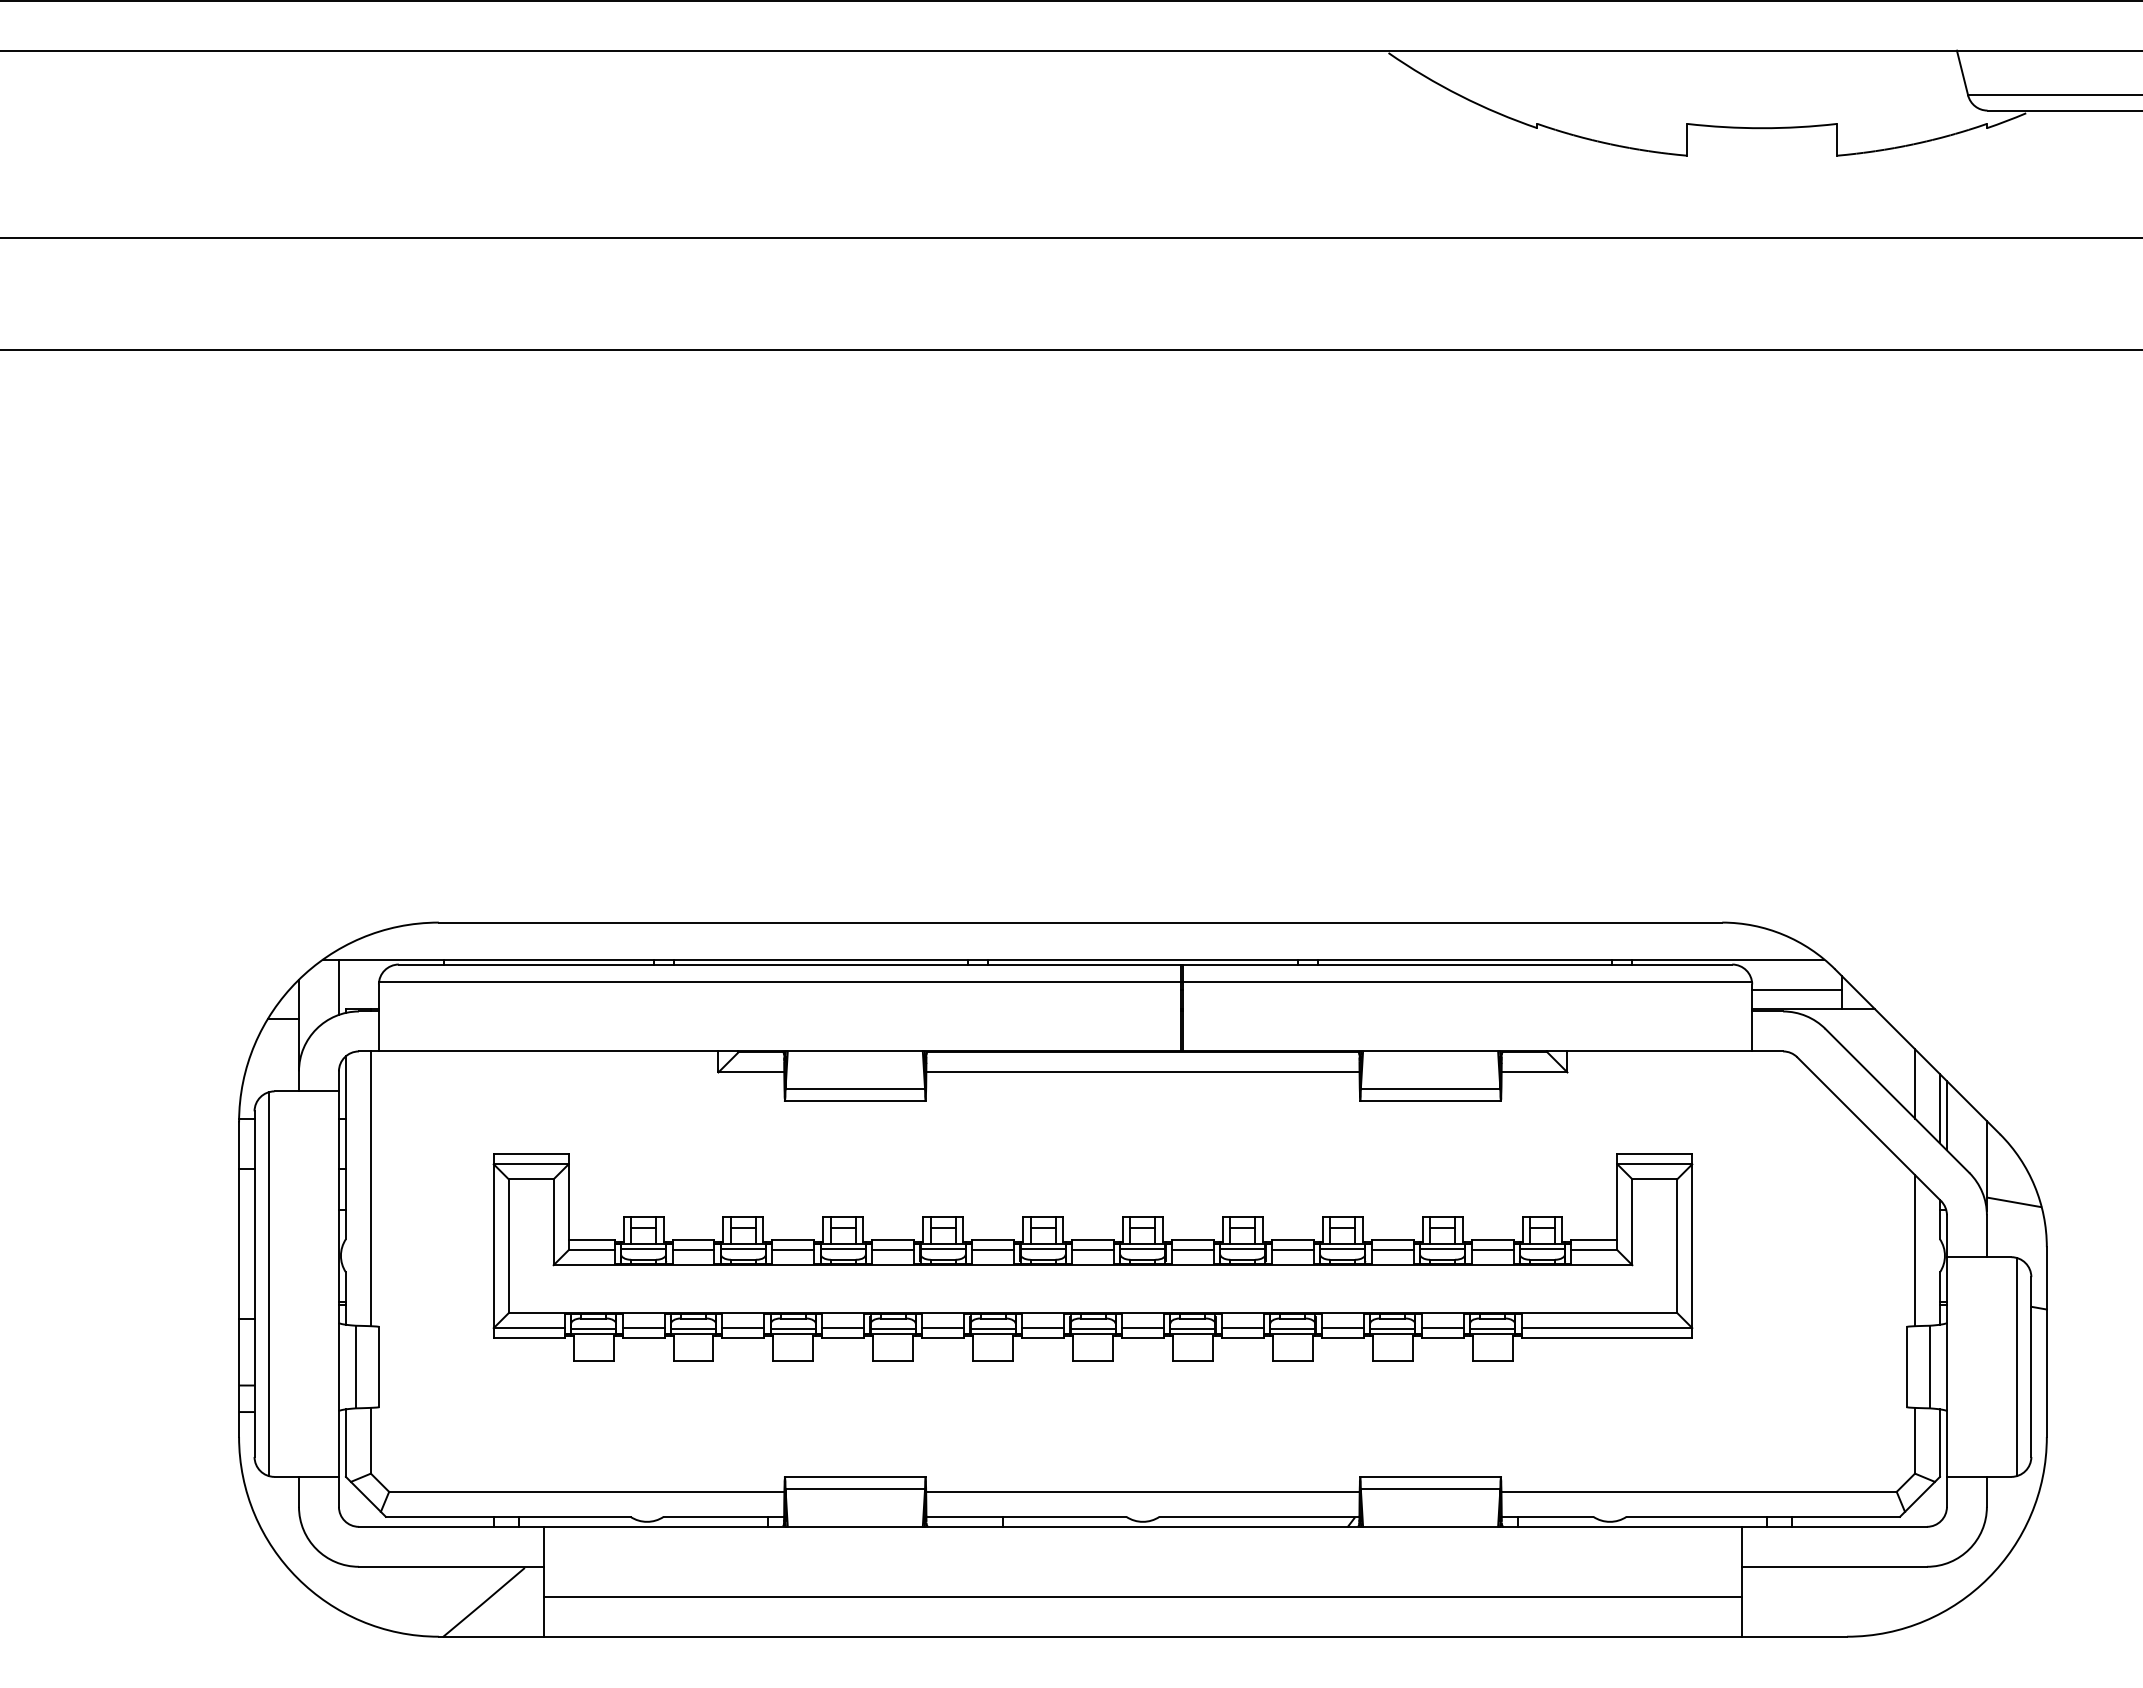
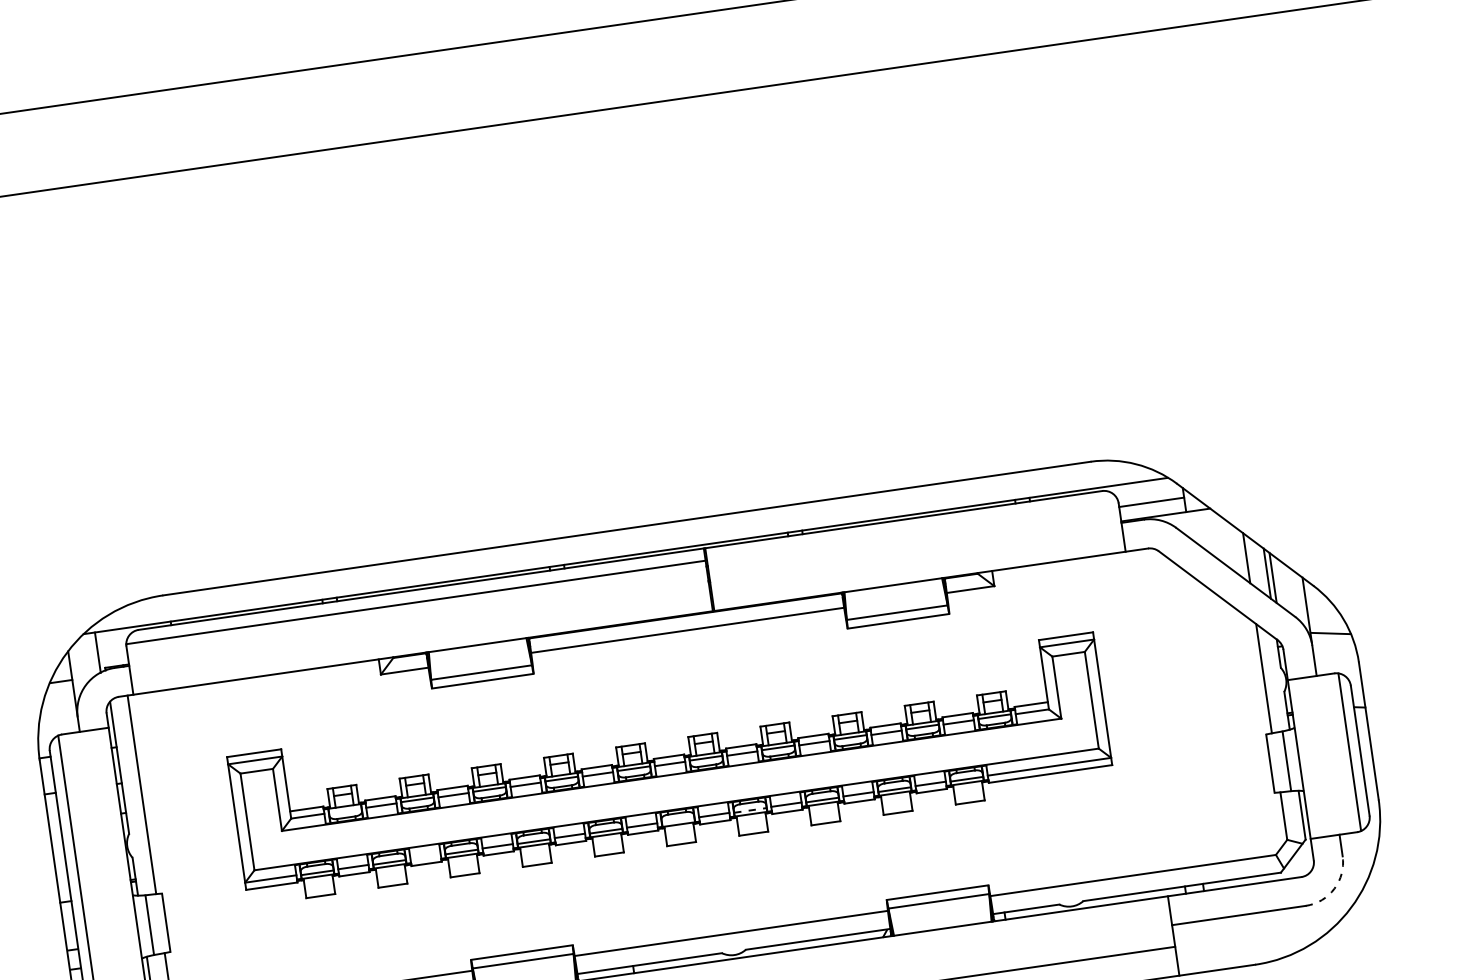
line: (1466, 981) -> (911, 530), removed
line: (643, 1249) -> (345, 810), removed
line: (743, 1328) -> (425, 856), removed
line: (1092, 1328) -> (677, 820), removed
line: (1193, 1328) -> (750, 810), solid -> dashed
arc: (1969, 1549) -> (1334, 888), solid -> dashed

